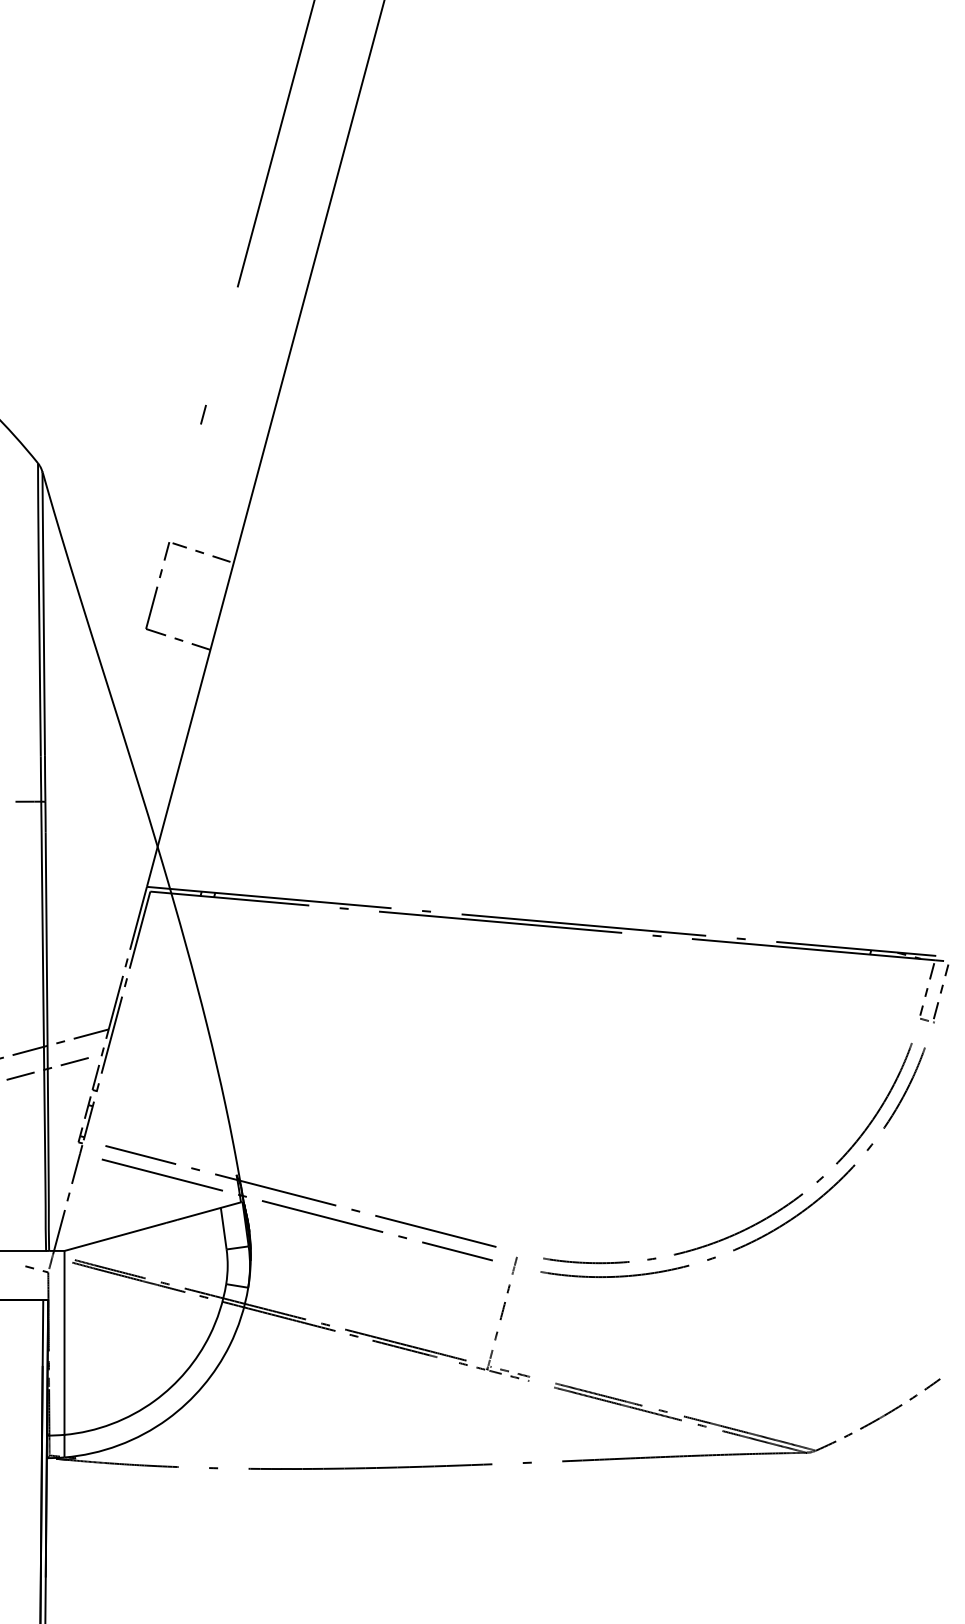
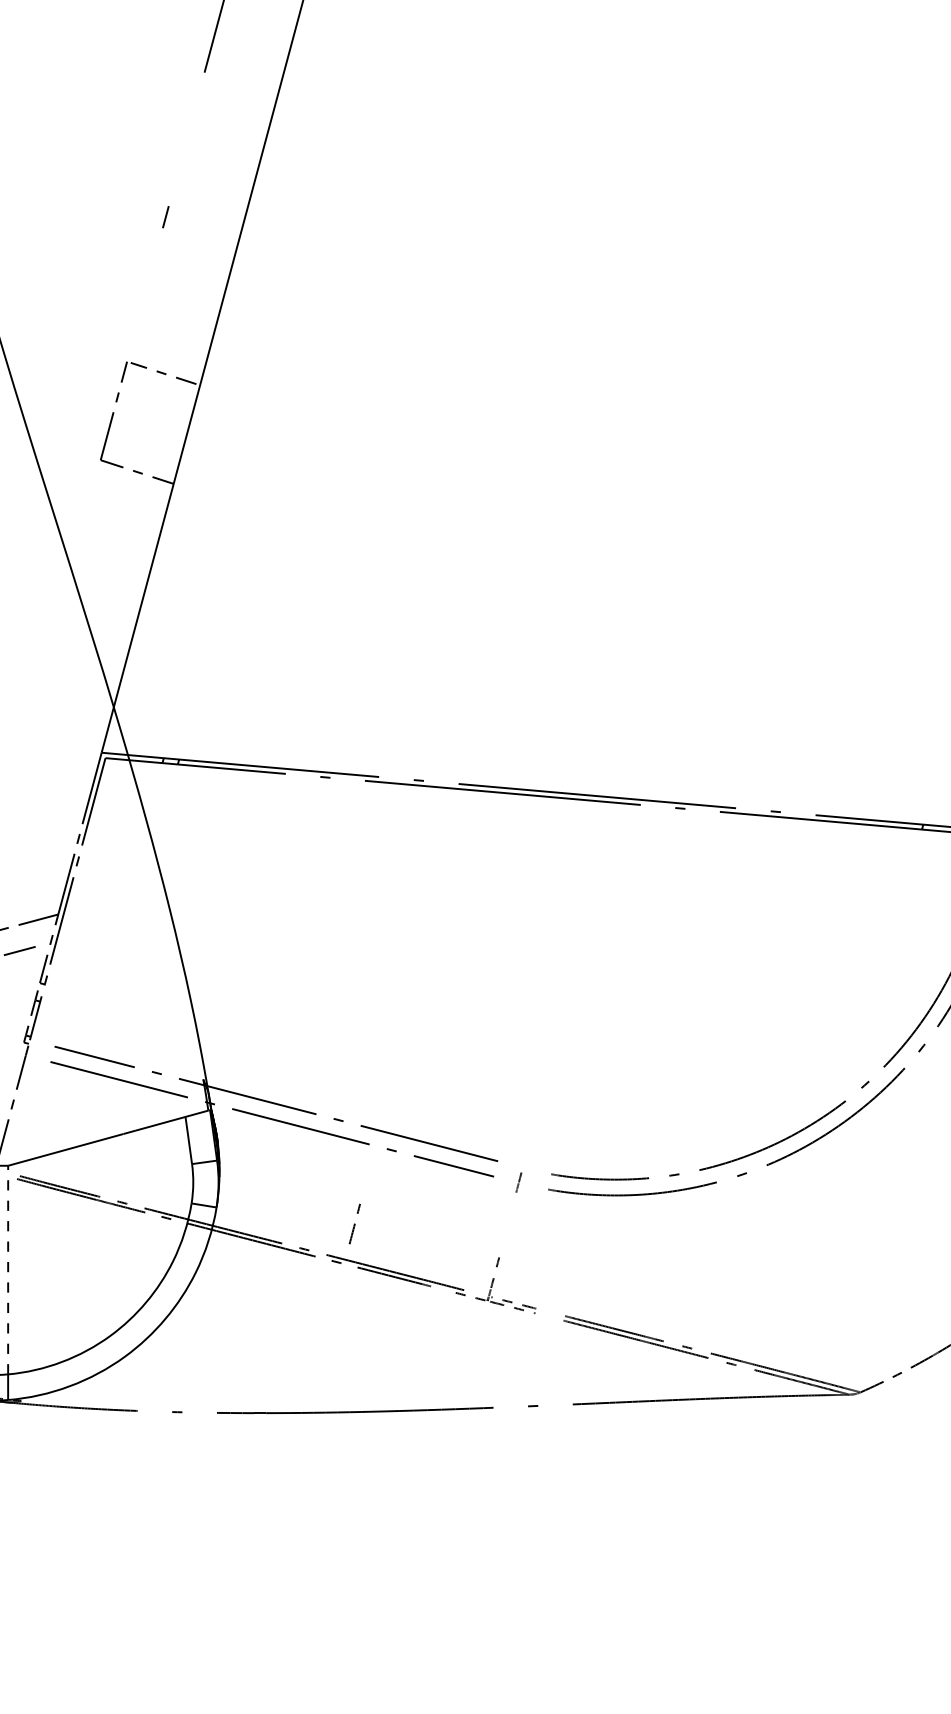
curve: (504, 1302) -> (354, 1224), moved
line: (64, 1342) -> (8, 1269), solid -> dashed

